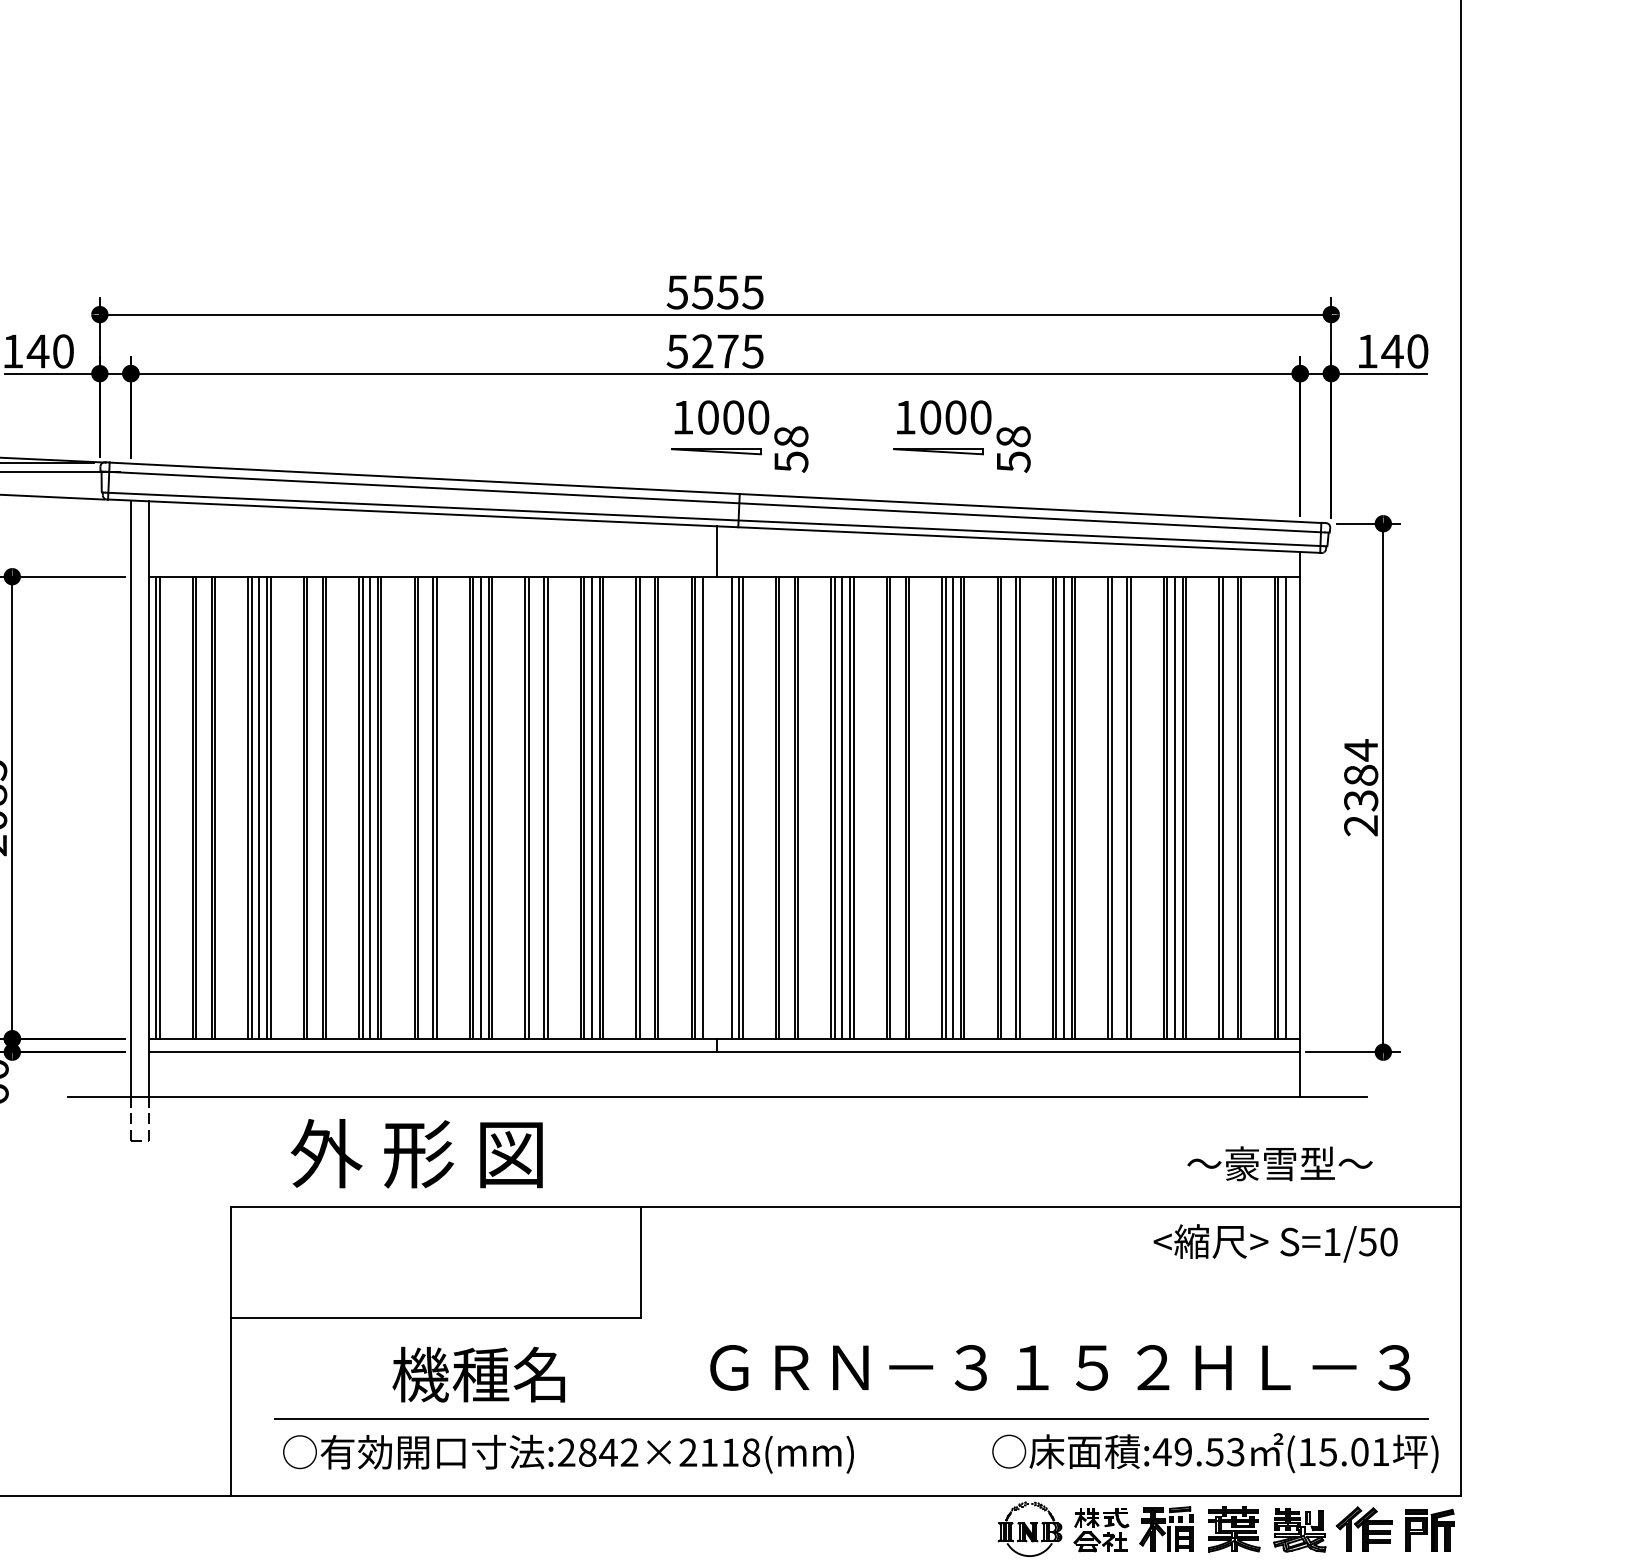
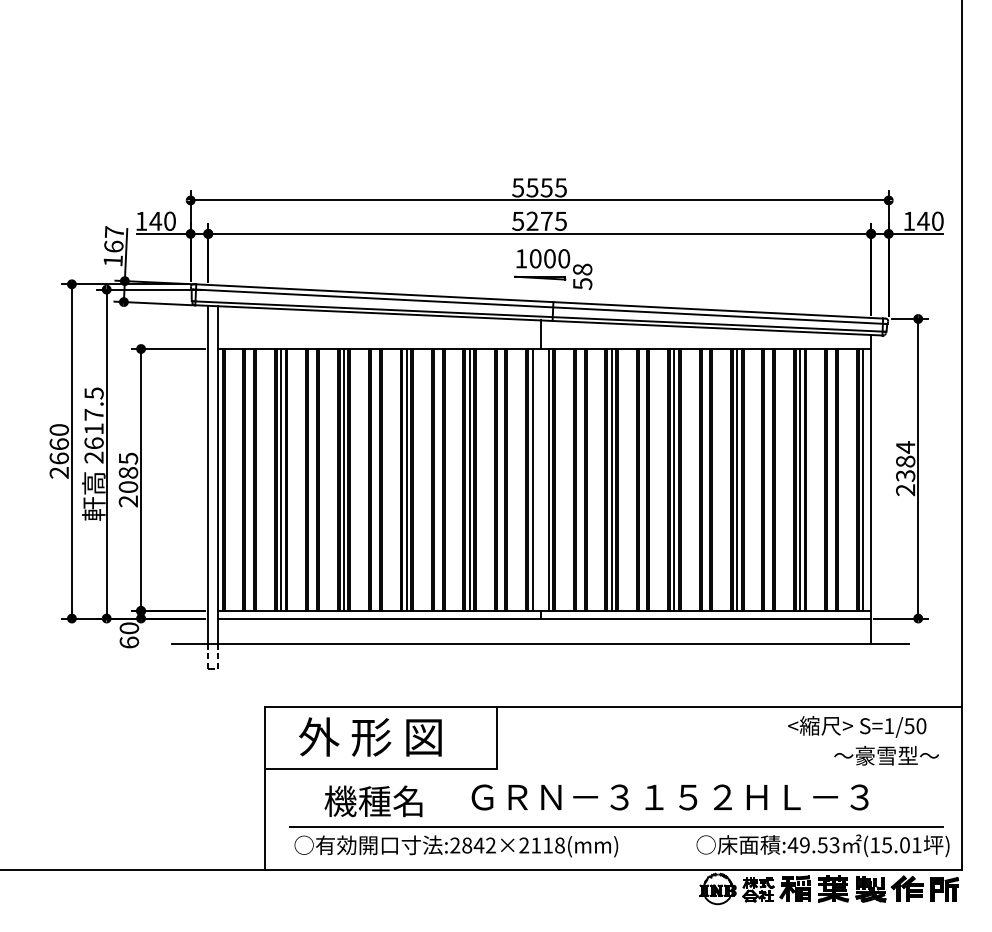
part: (962, 436) -> (679, 269), removed
text: (417, 1152) -> (370, 736), moved
text: (1279, 1163) -> (886, 755), moved
text: (1059, 1367) -> (669, 797), moved
text: (478, 1374) -> (373, 801), moved

